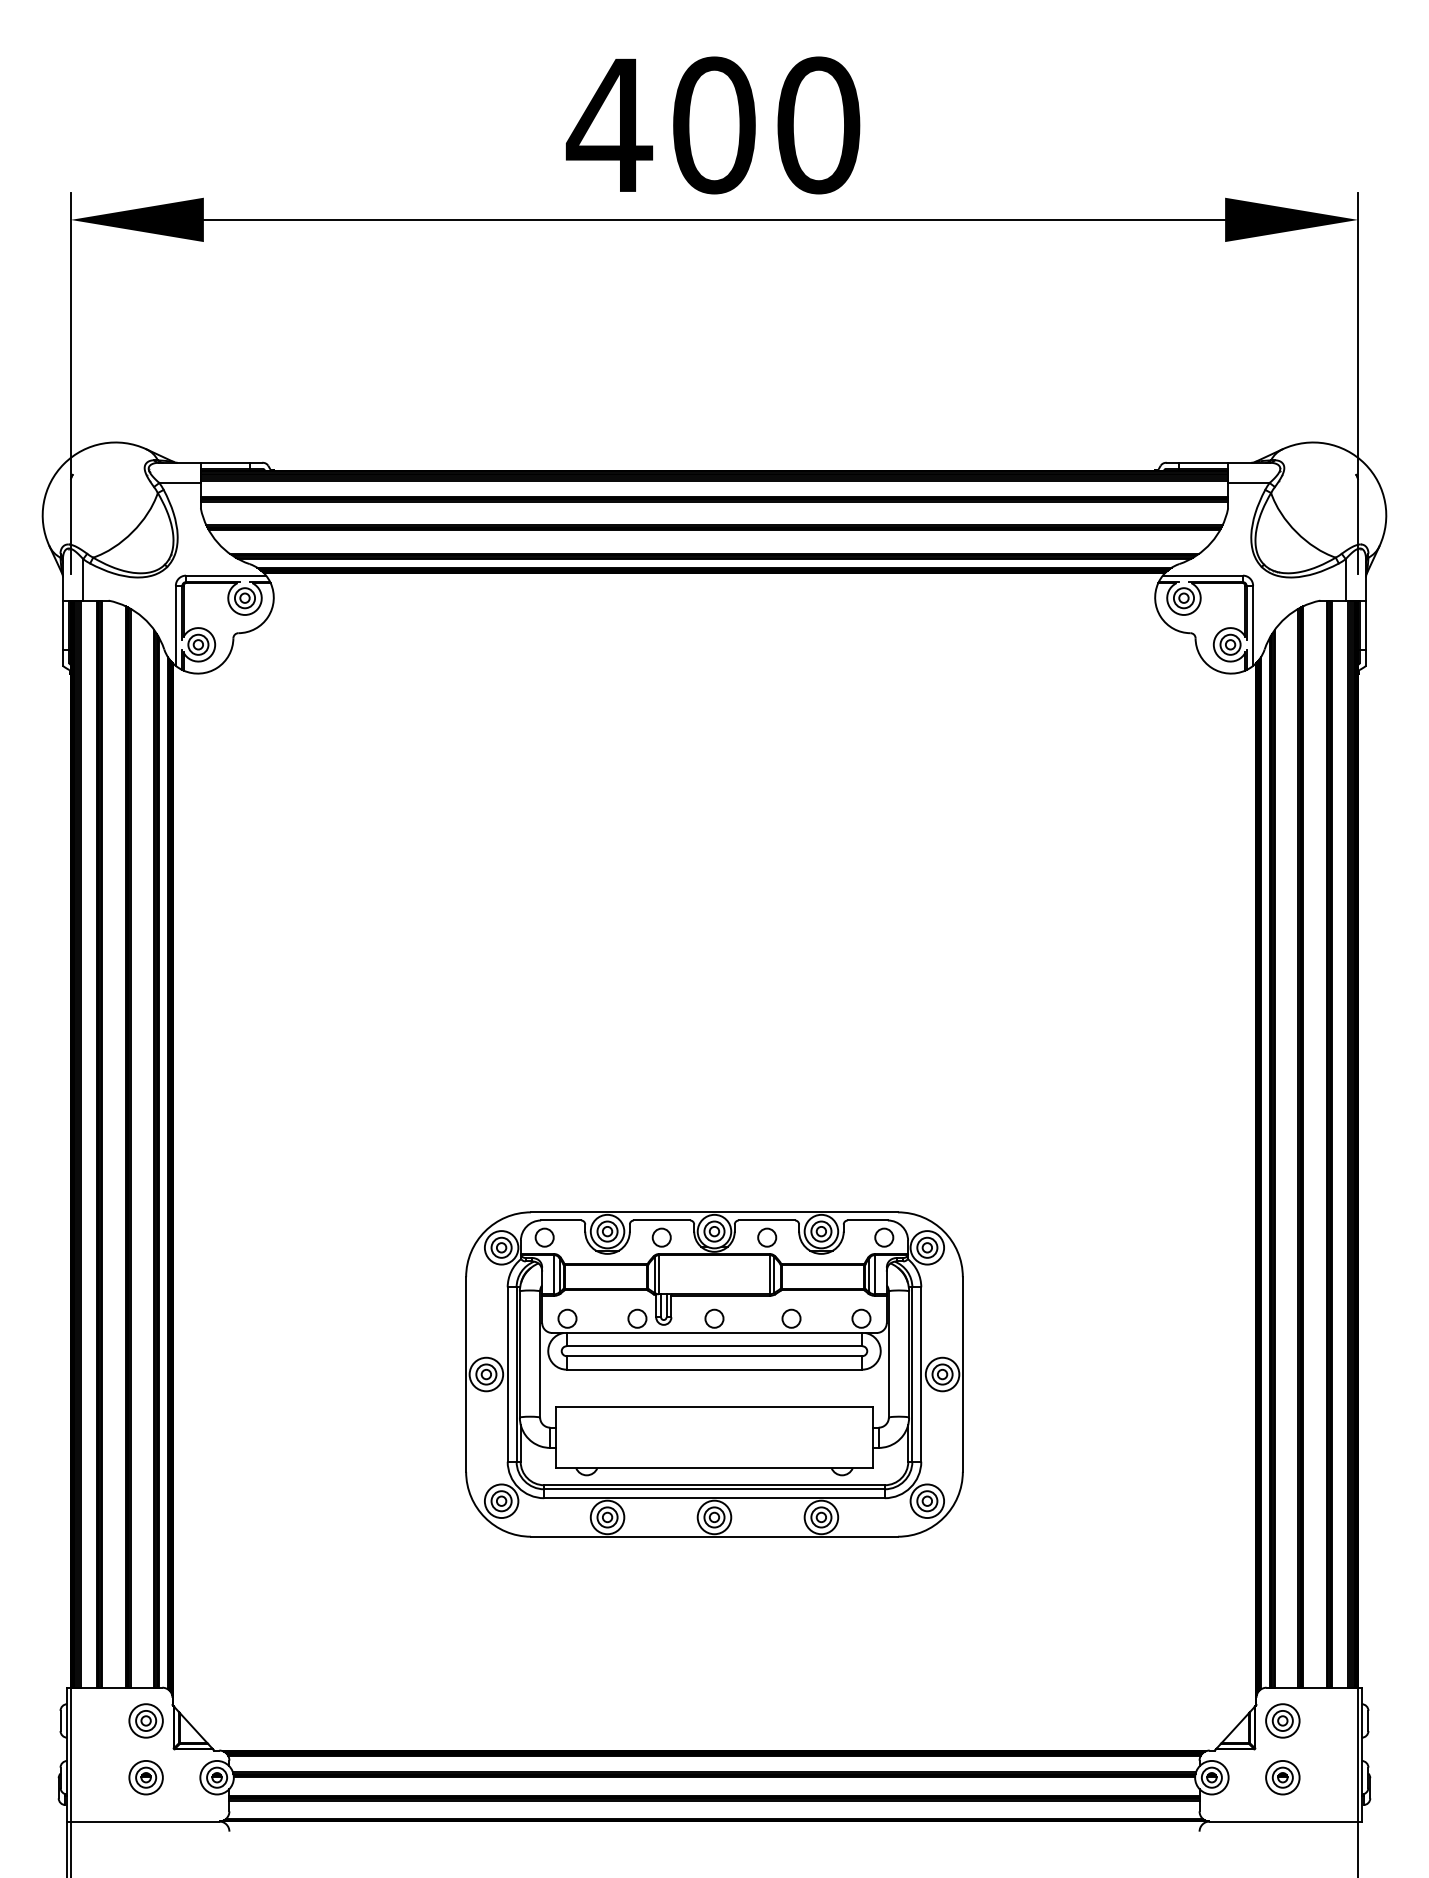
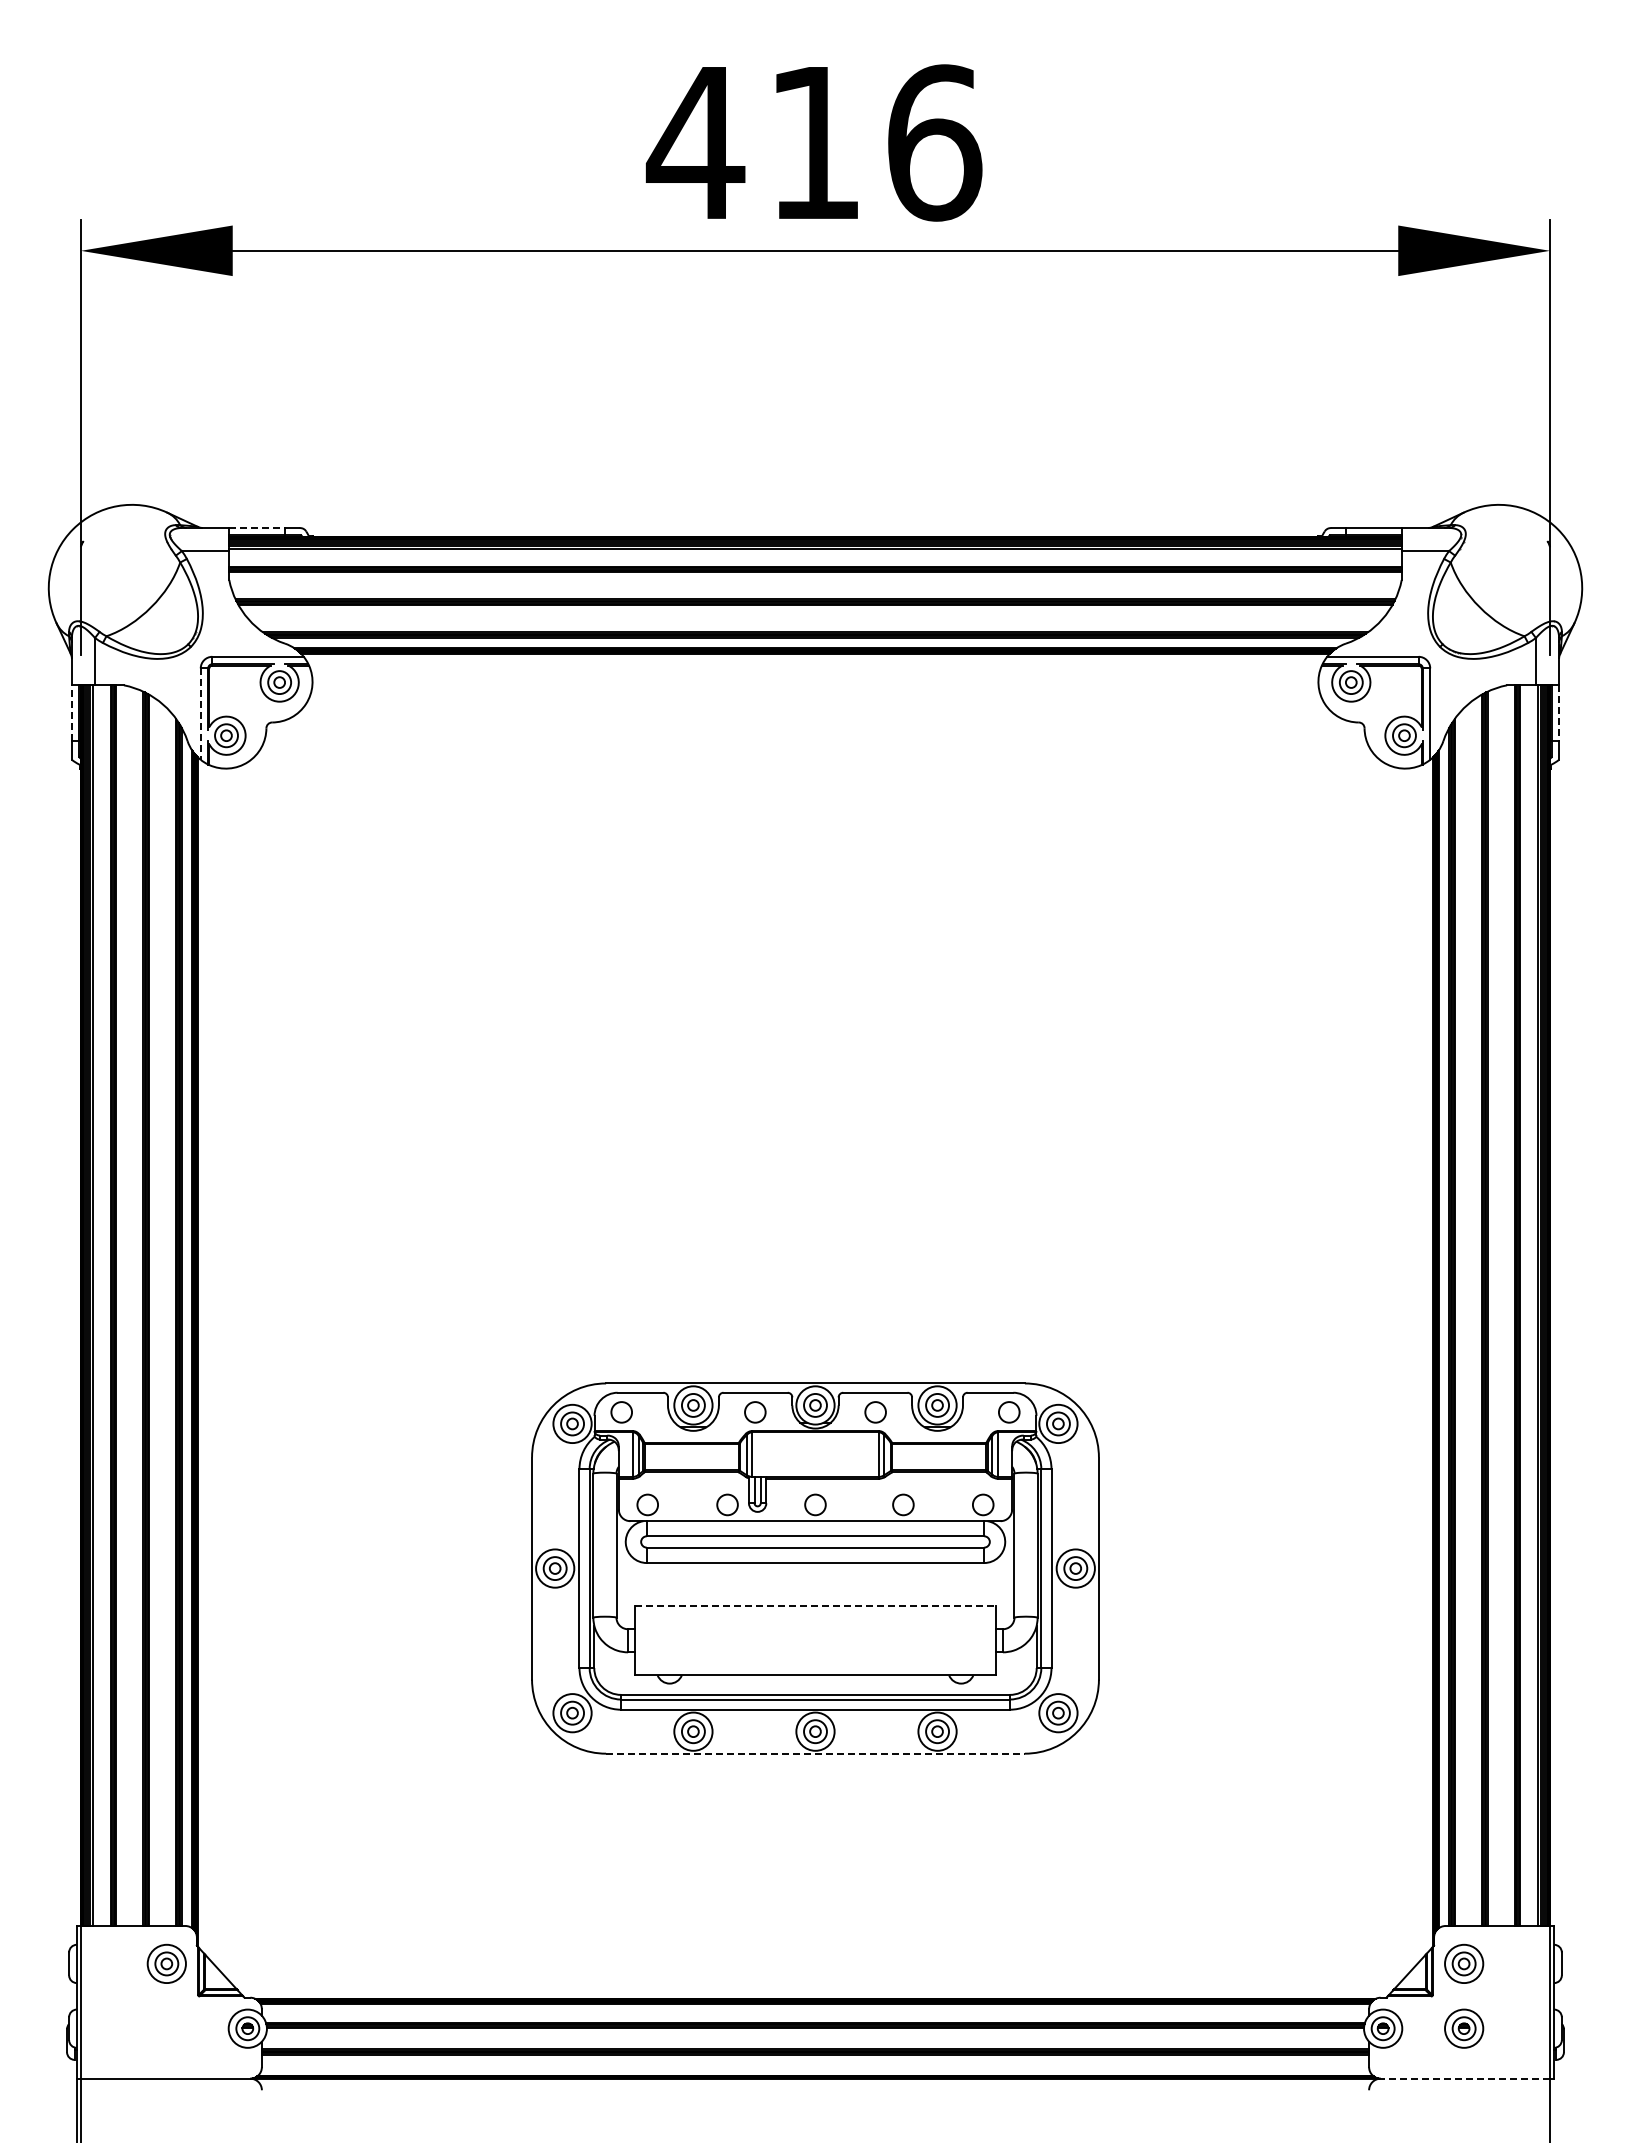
text: (767, 125) -> (875, 142), 400 -> 416
line: (225, 463) -> (257, 528), solid -> dashed
line: (62, 625) -> (71, 713), solid -> dashed
line: (1366, 625) -> (1559, 713), solid -> dashed
line: (175, 626) -> (200, 714), solid -> dashed
line: (715, 1407) -> (816, 1606), solid -> dashed
line: (714, 1536) -> (815, 1753), solid -> dashed
part: (145, 1777) -> (166, 2028), removed
line: (1284, 1821) -> (1465, 2078), solid -> dashed

